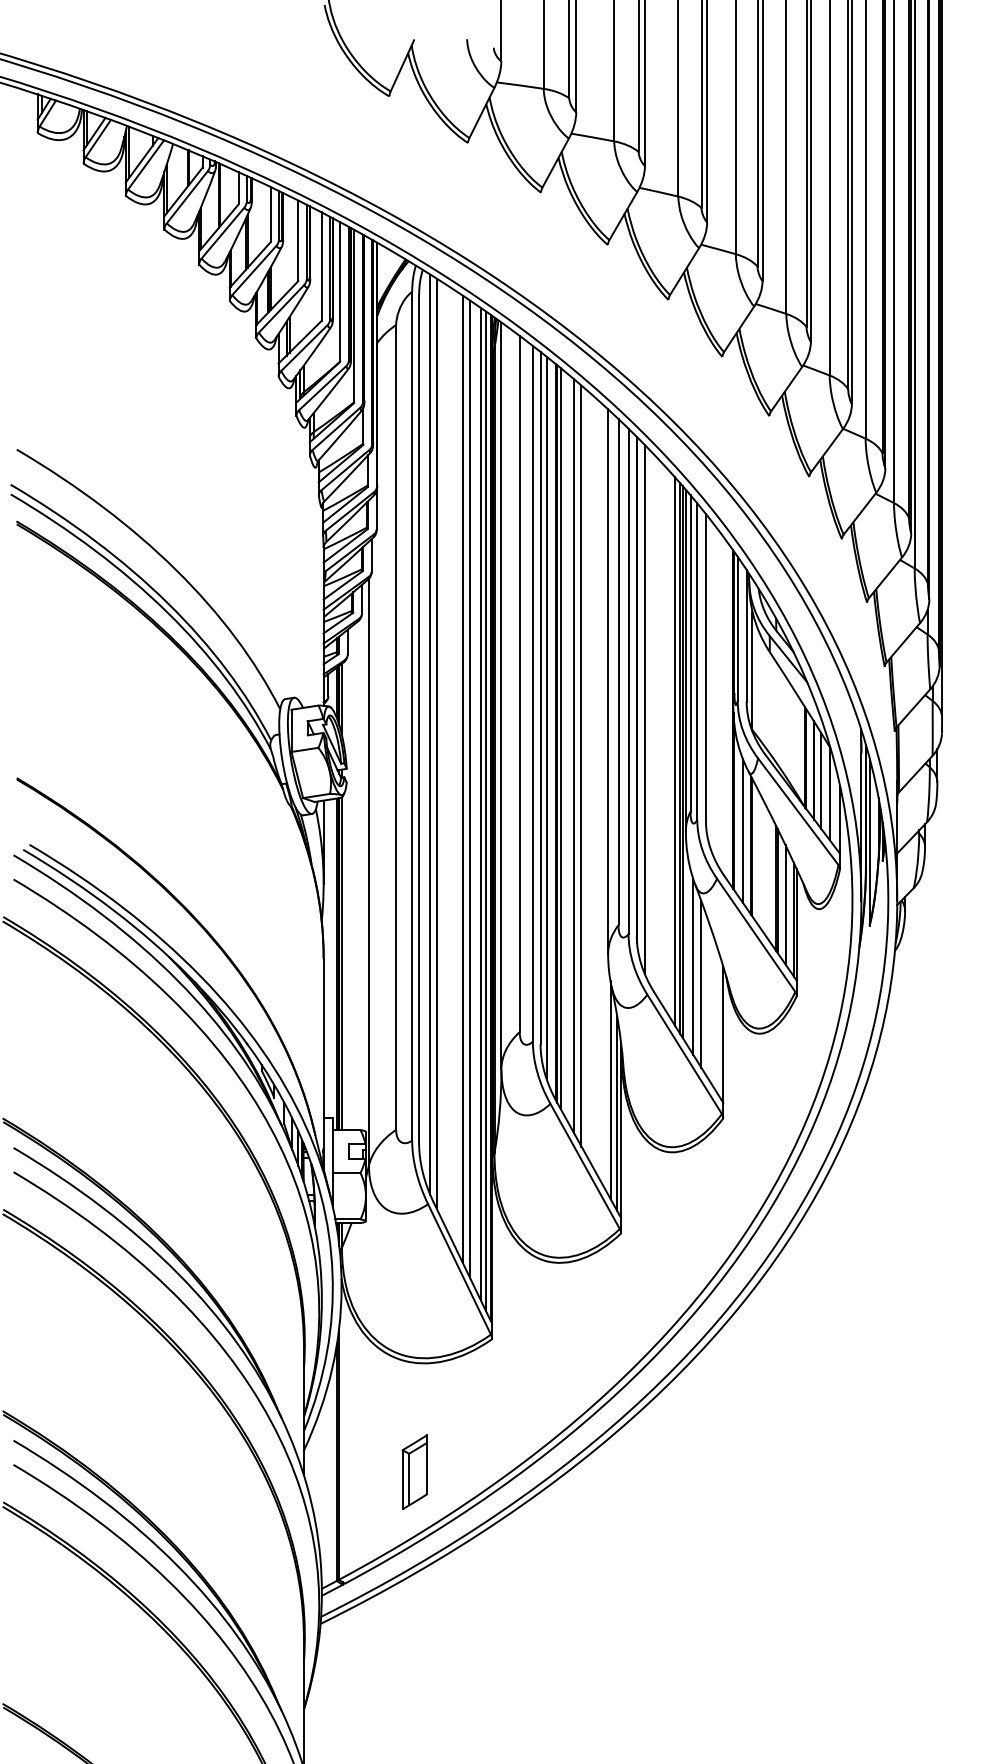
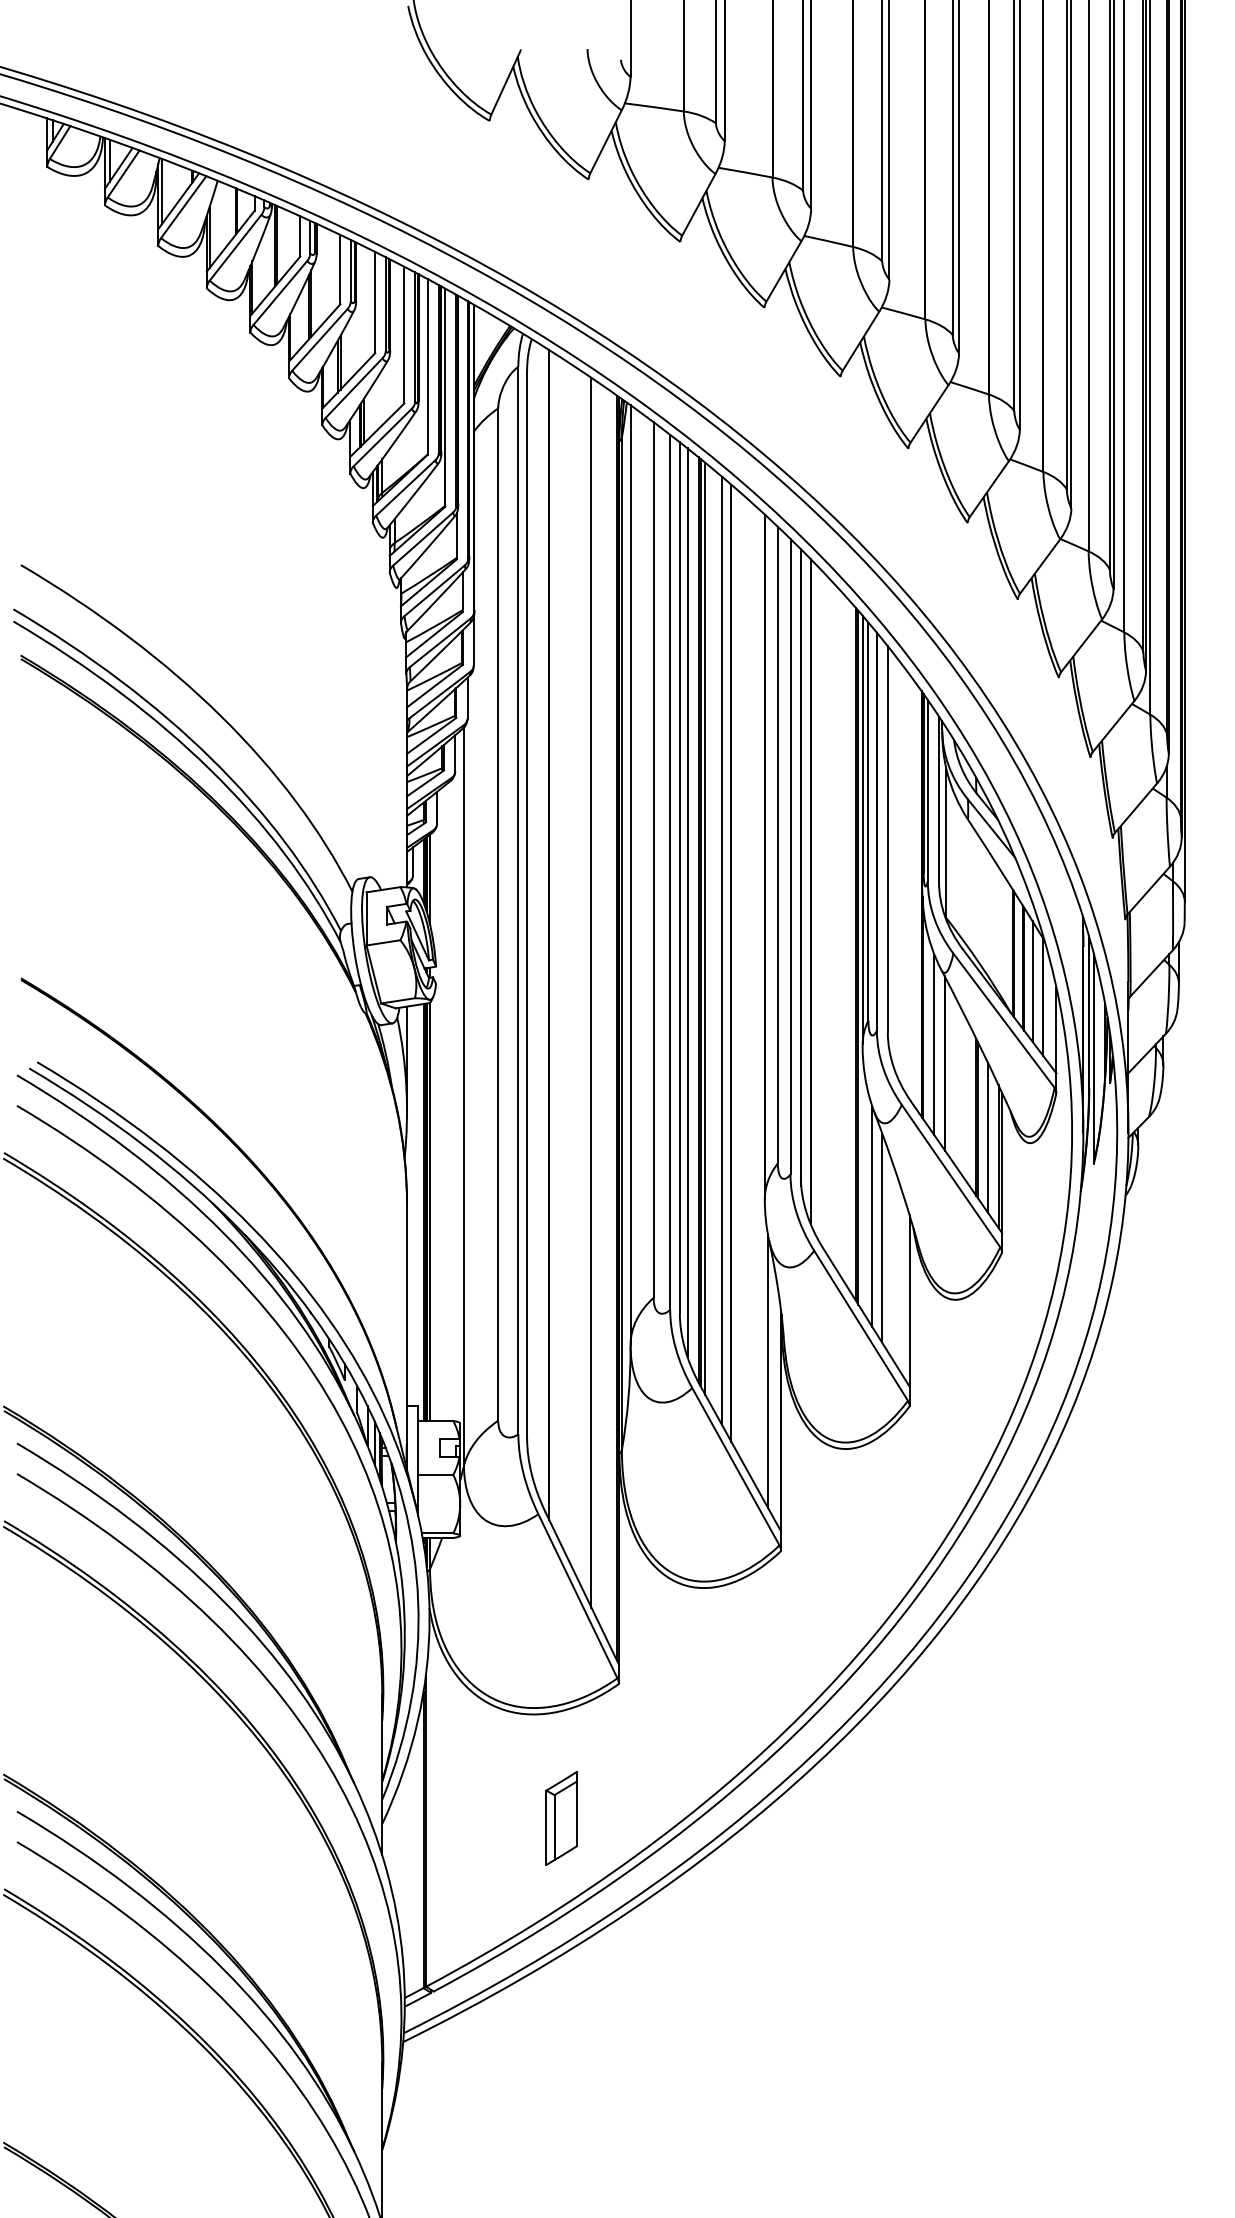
line: (430, 734) -> (541, 923), removed
line: (675, 751) -> (849, 944), removed
line: (462, 779) -> (581, 979), removed
line: (480, 803) -> (604, 1010), removed
line: (486, 811) -> (611, 1020), removed
line: (616, 1112) -> (775, 1399), removed
part: (414, 1472) -> (561, 1818), moved

